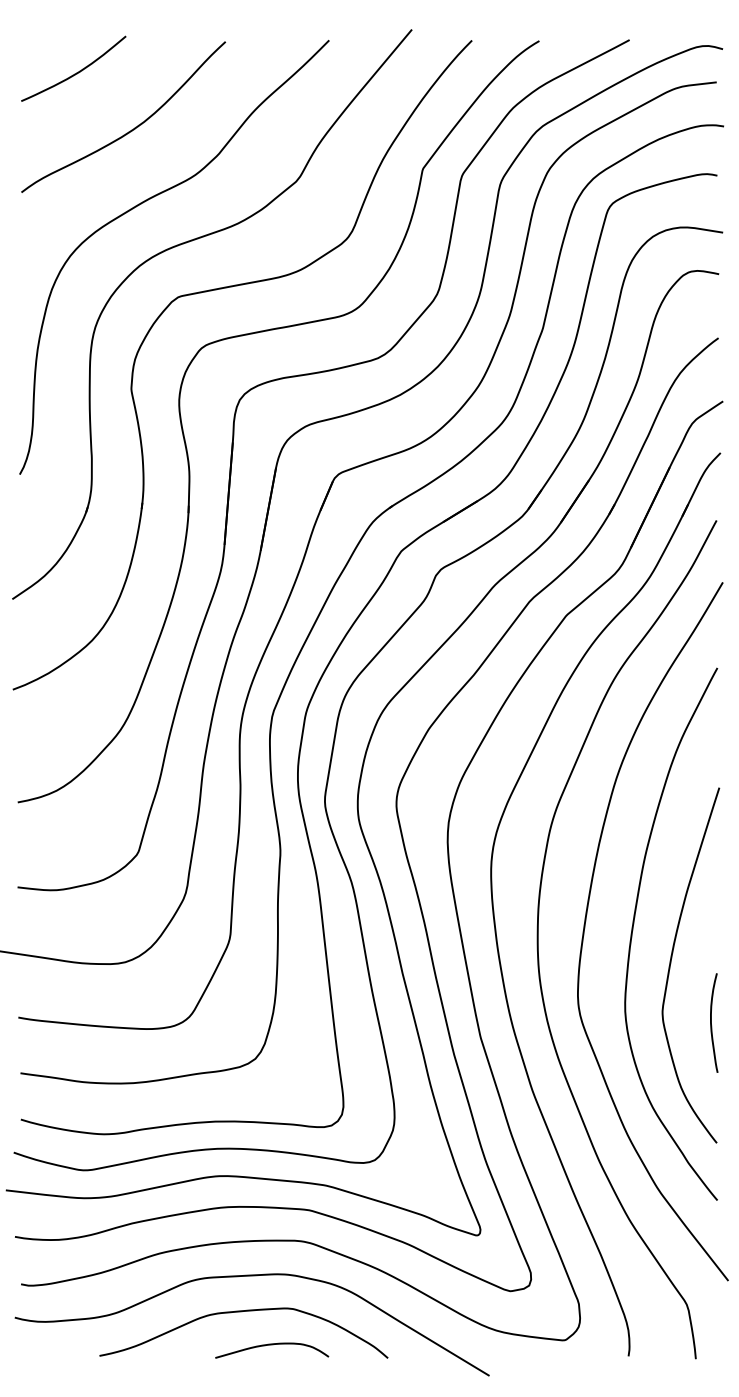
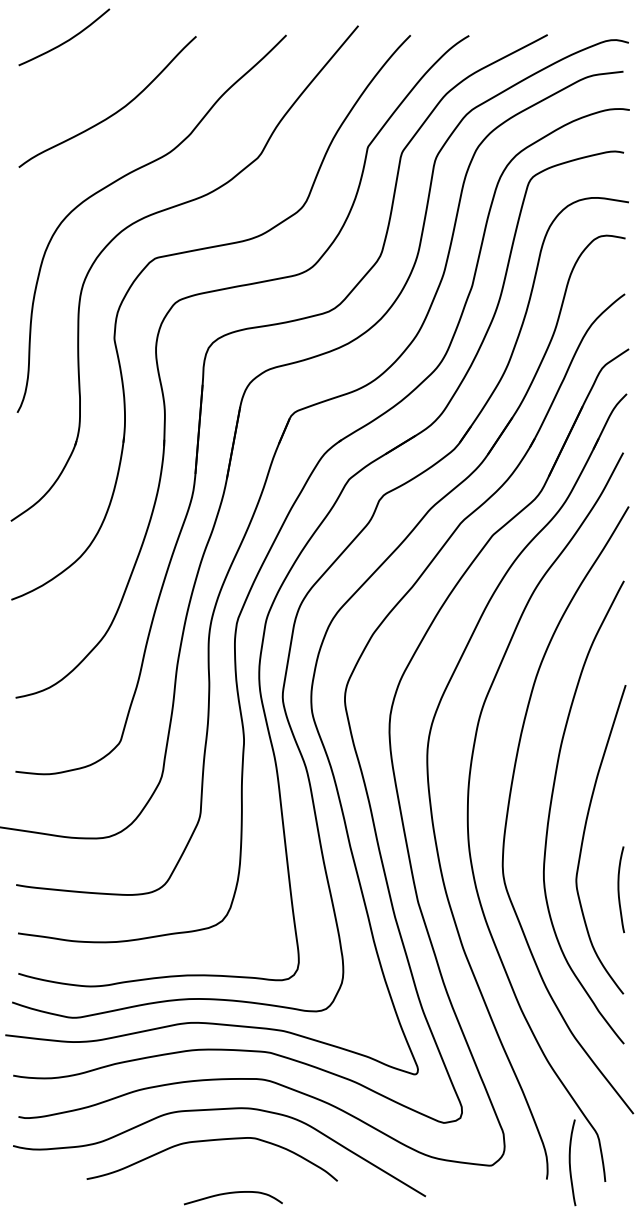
curve: (76, 72) -> (66, 40), moved
curve: (655, 1336) -> (570, 1162), added
curve: (272, 1345) -> (233, 1193), moved

